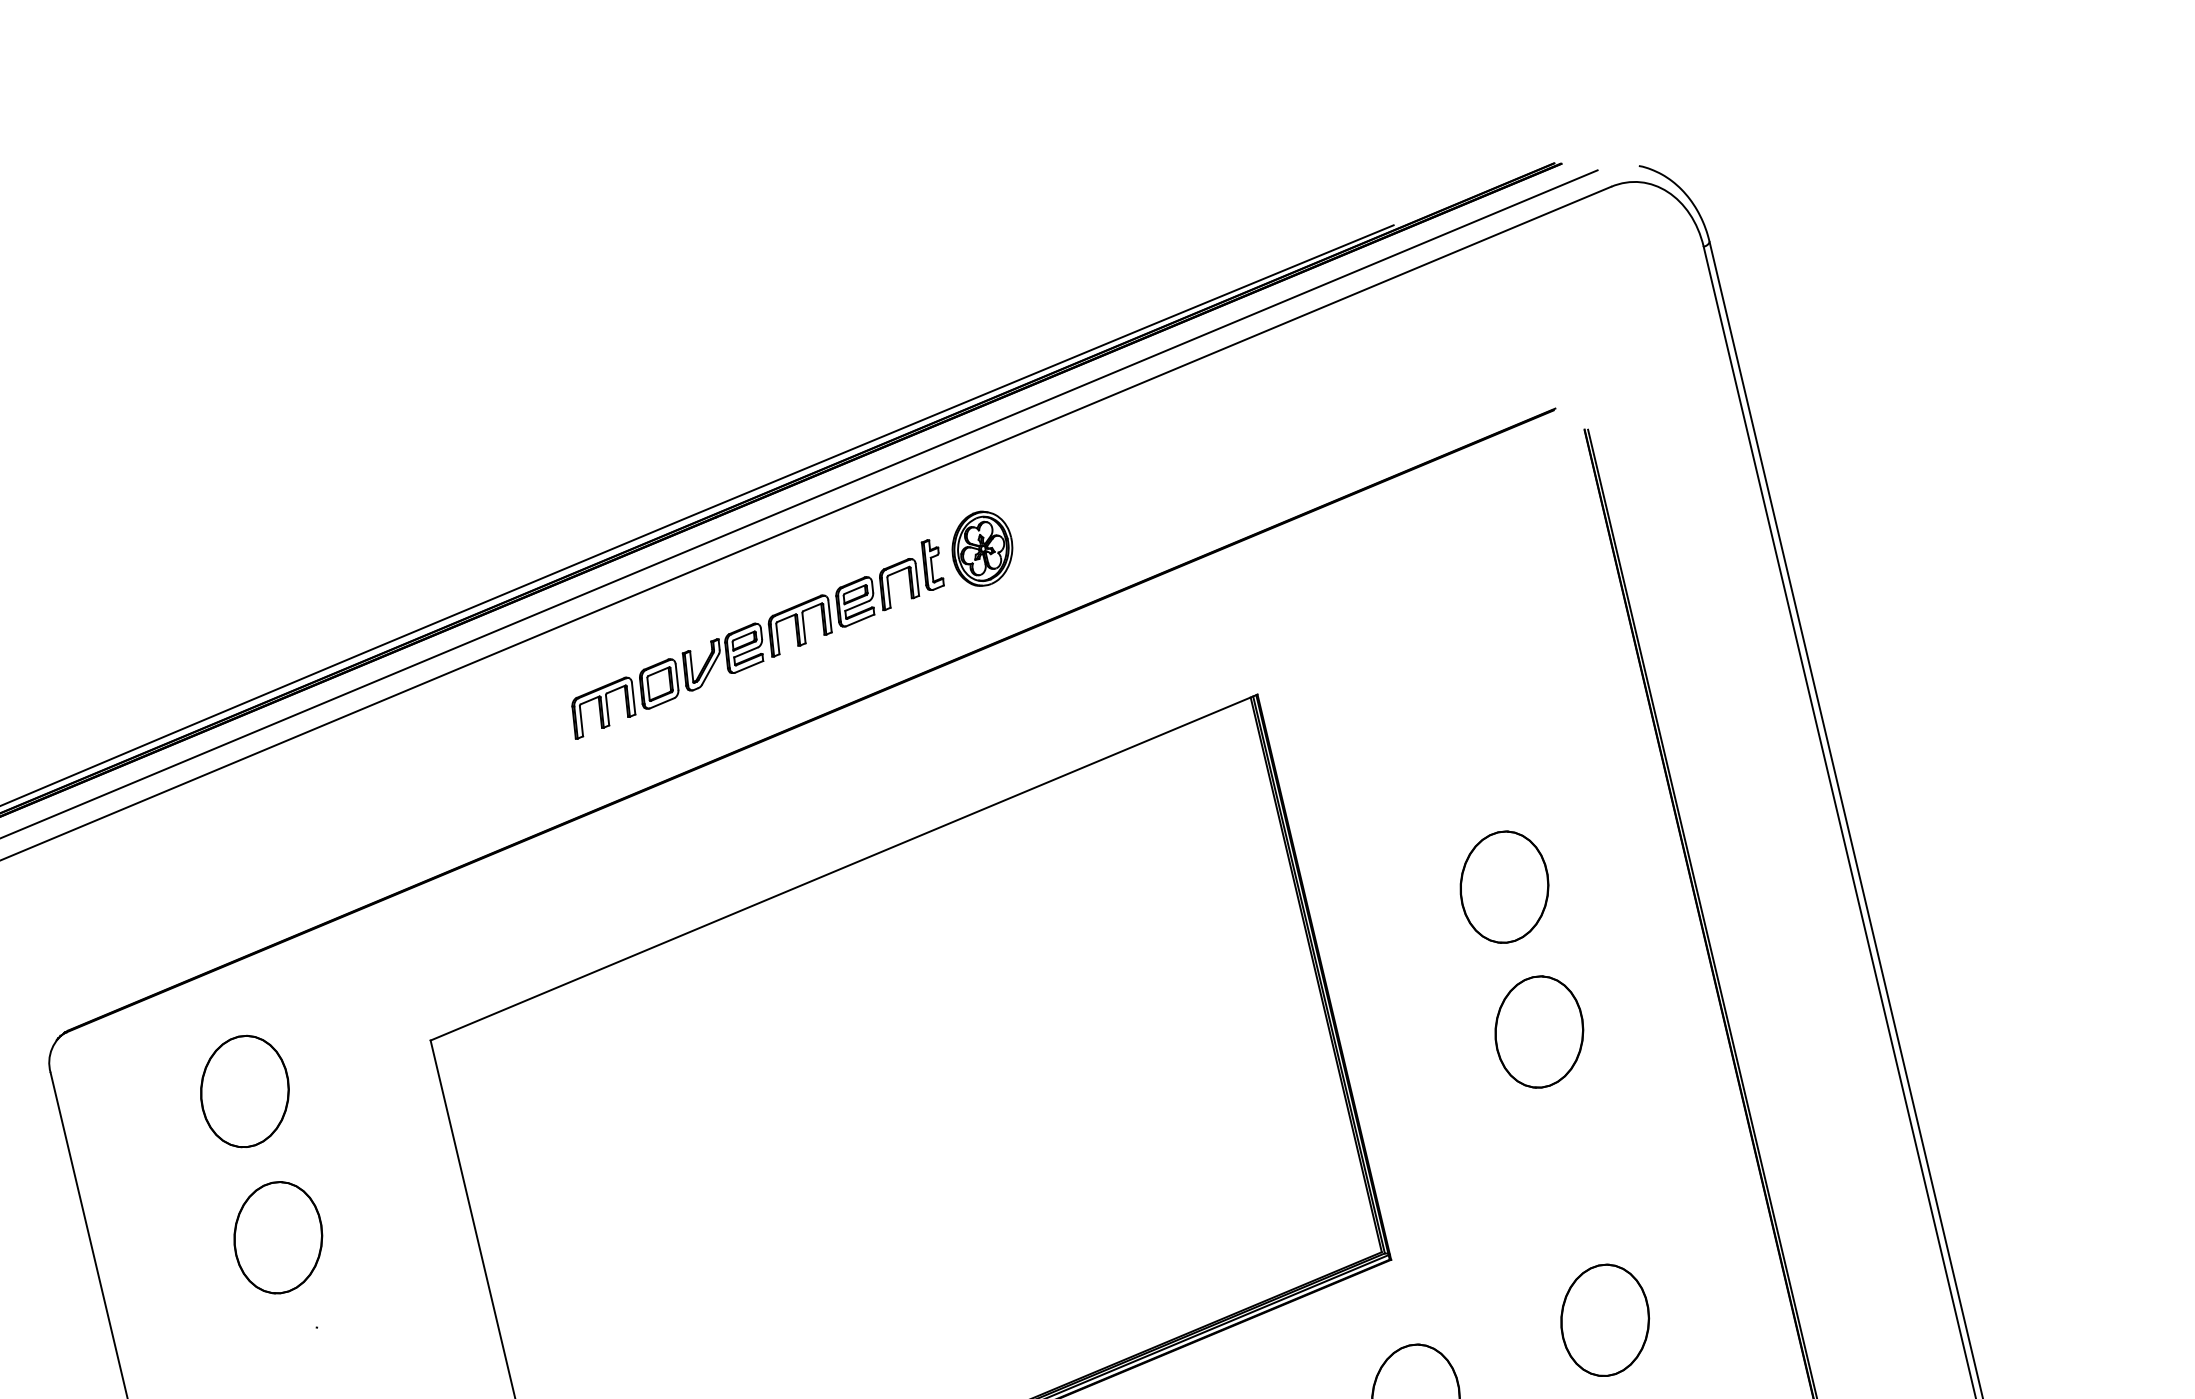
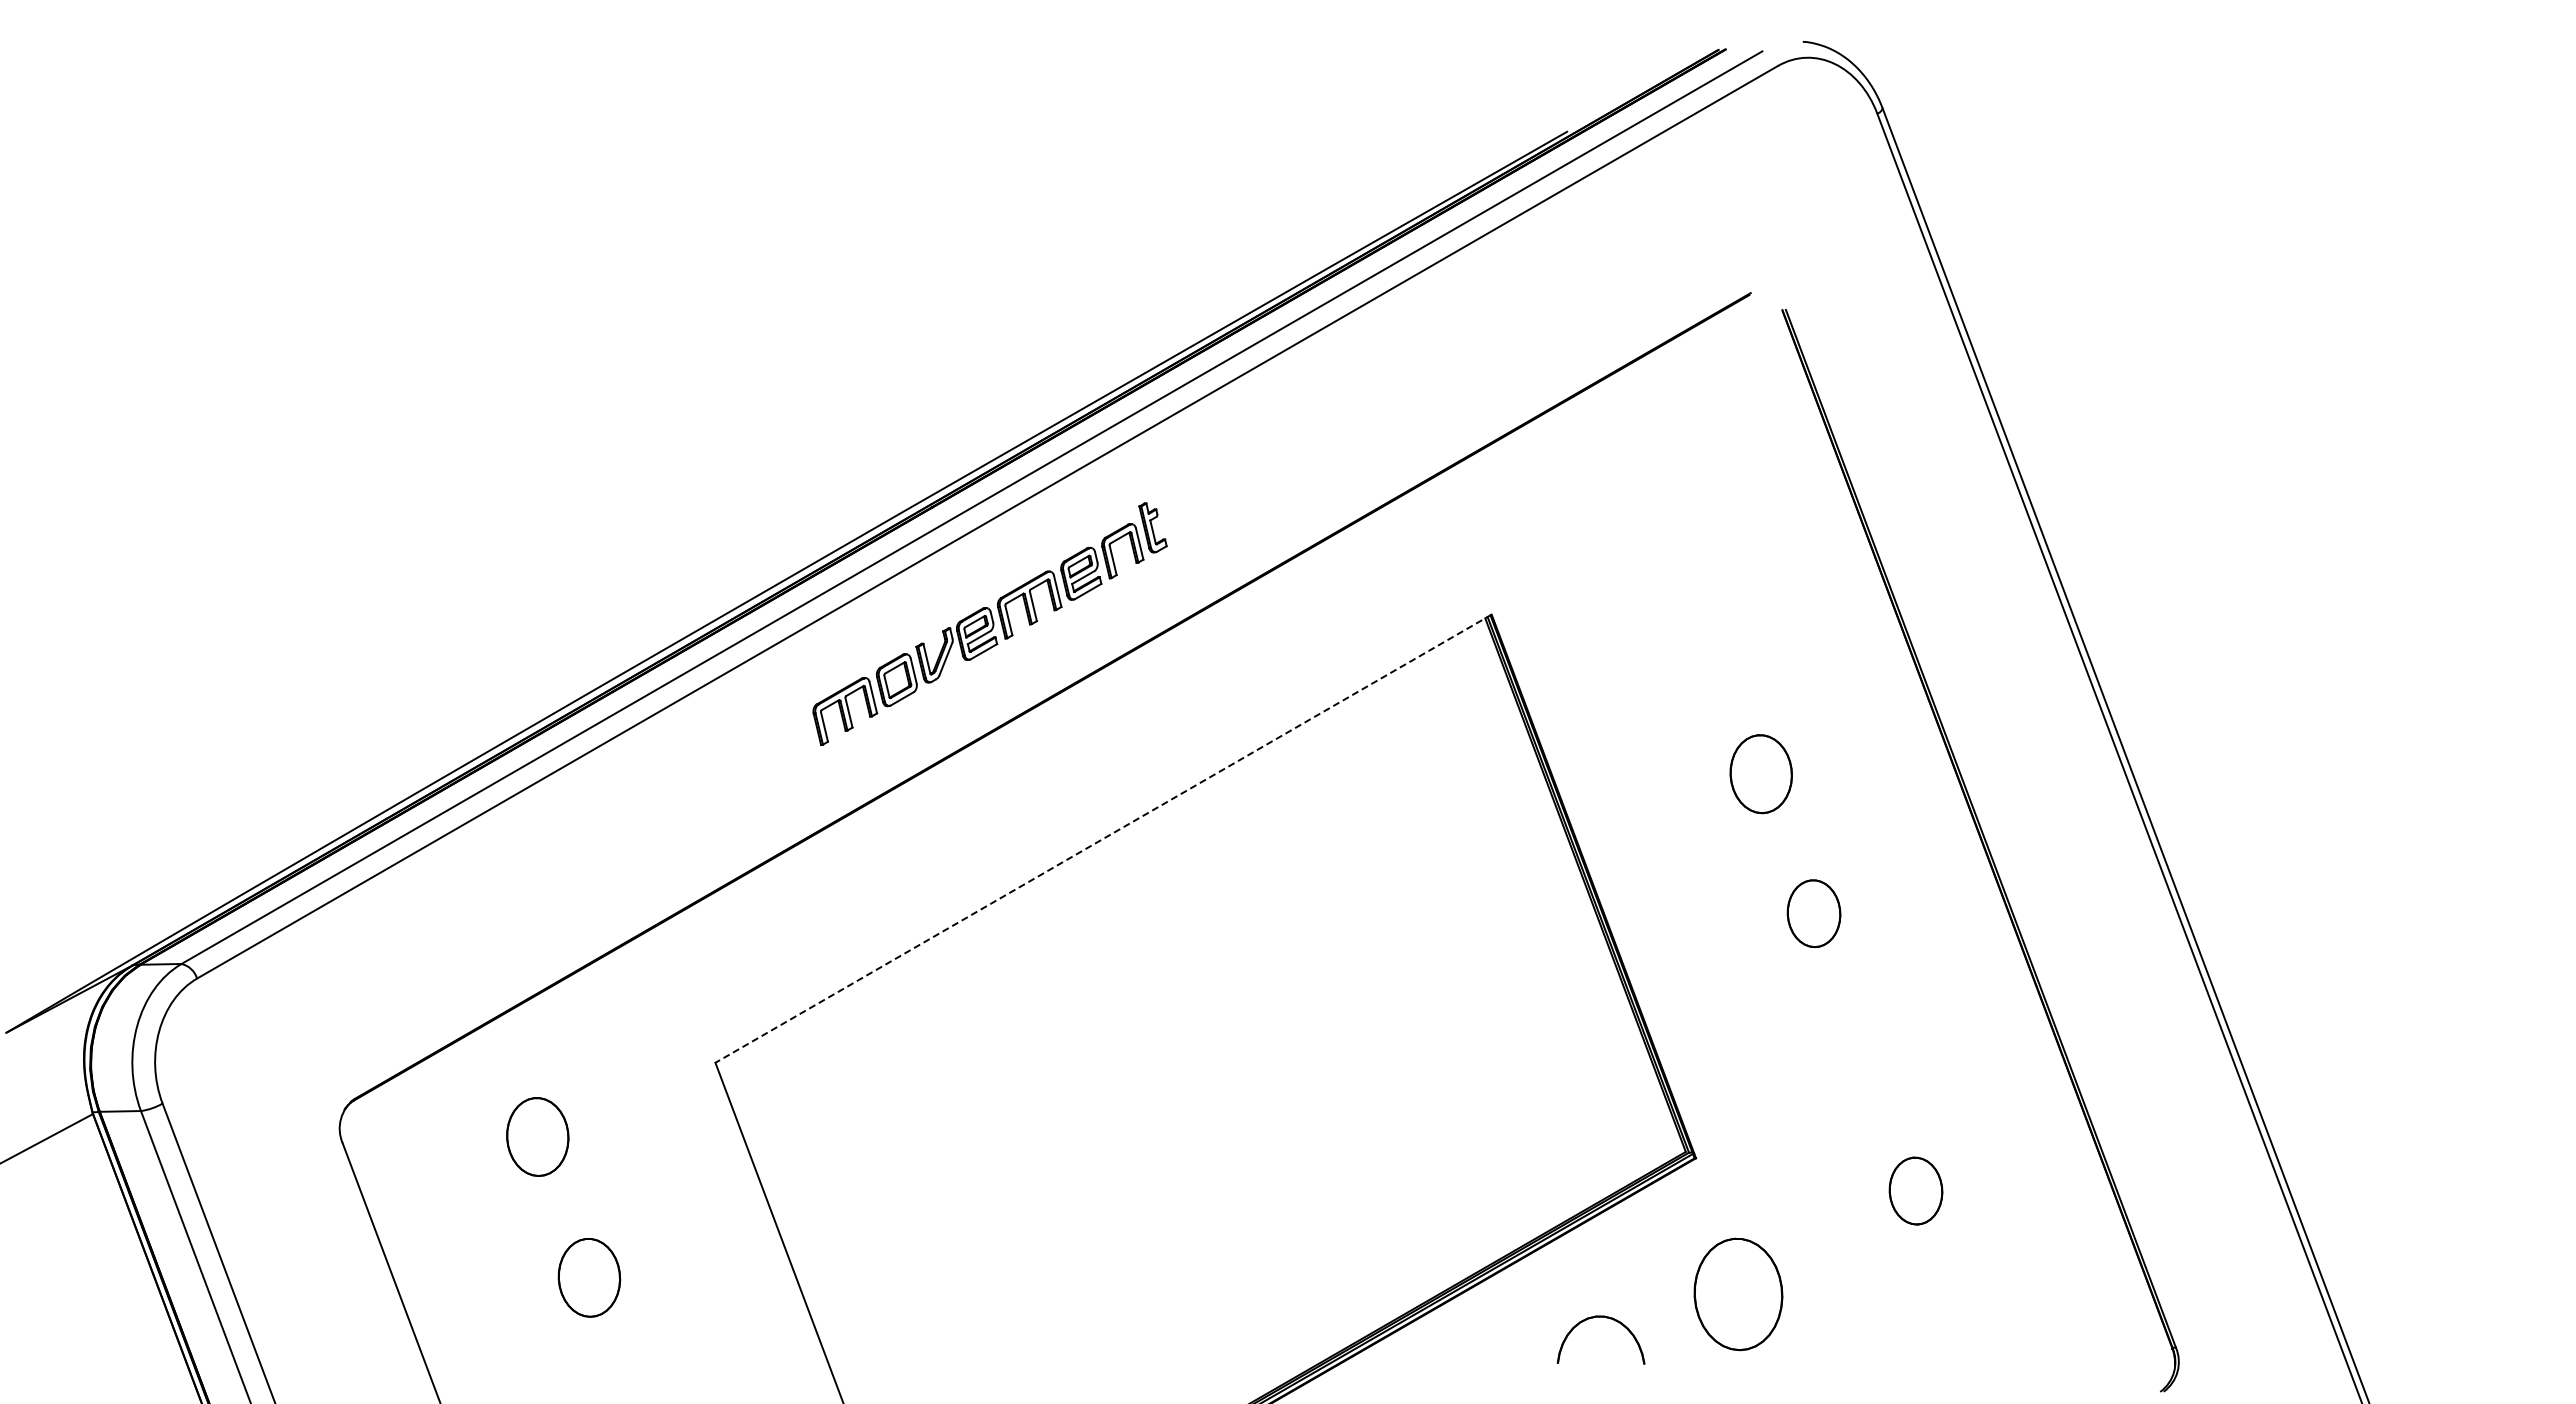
part: (982, 549) -> (1200, 505), removed
line: (844, 867) -> (1103, 838), solid -> dashed
part: (1504, 886) -> (1761, 773), size x0.7
part: (1538, 1031) -> (1813, 913), size x0.6
part: (244, 1091) -> (537, 1136), size x0.7
part: (278, 1237) -> (589, 1277), size x0.7
part: (1604, 1319) -> (1915, 1190), size x0.6

